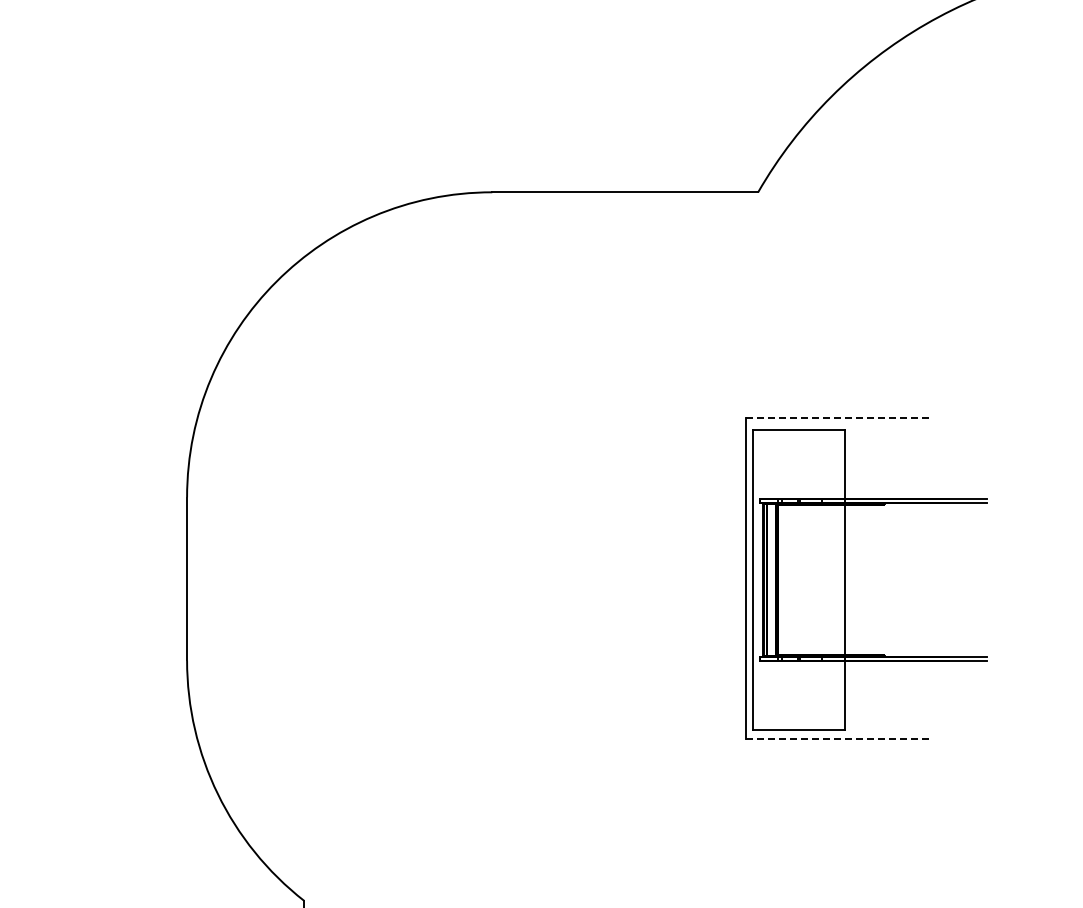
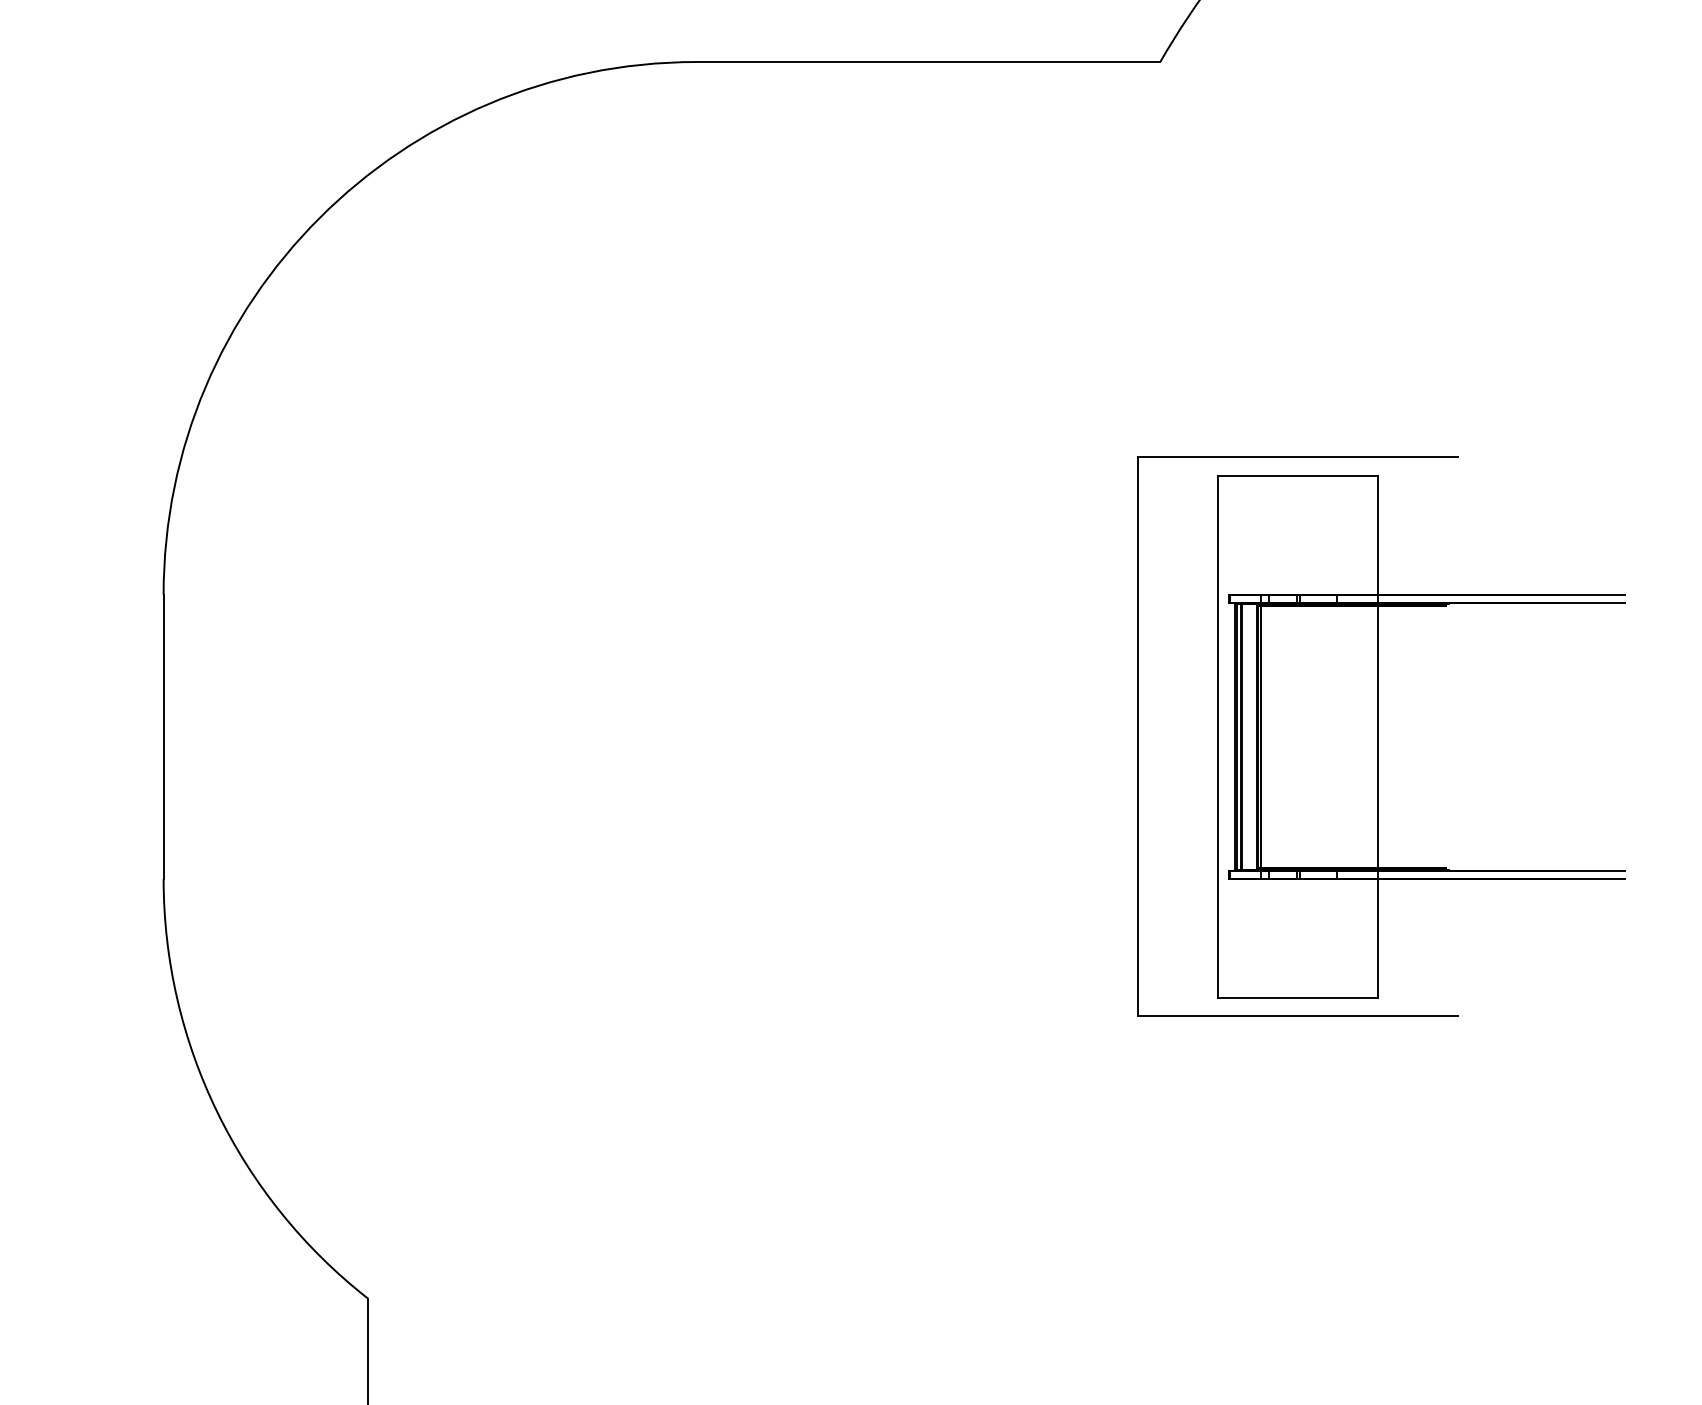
line: (837, 418) -> (1298, 456), dashed -> solid
part: (845, 579) -> (1379, 736), moved
line: (837, 738) -> (1298, 1015), dashed -> solid

